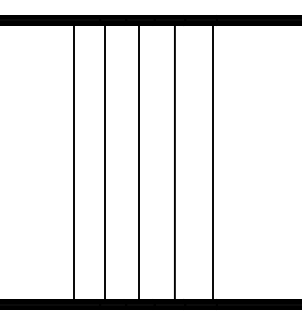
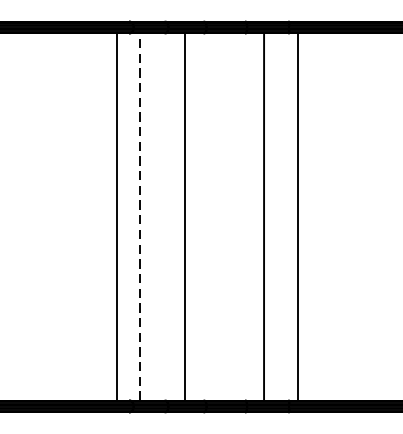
line: (73, 162) -> (116, 217), moved
line: (104, 162) -> (139, 217), solid -> dashed
line: (174, 162) -> (263, 217), moved
line: (212, 162) -> (298, 217), moved

